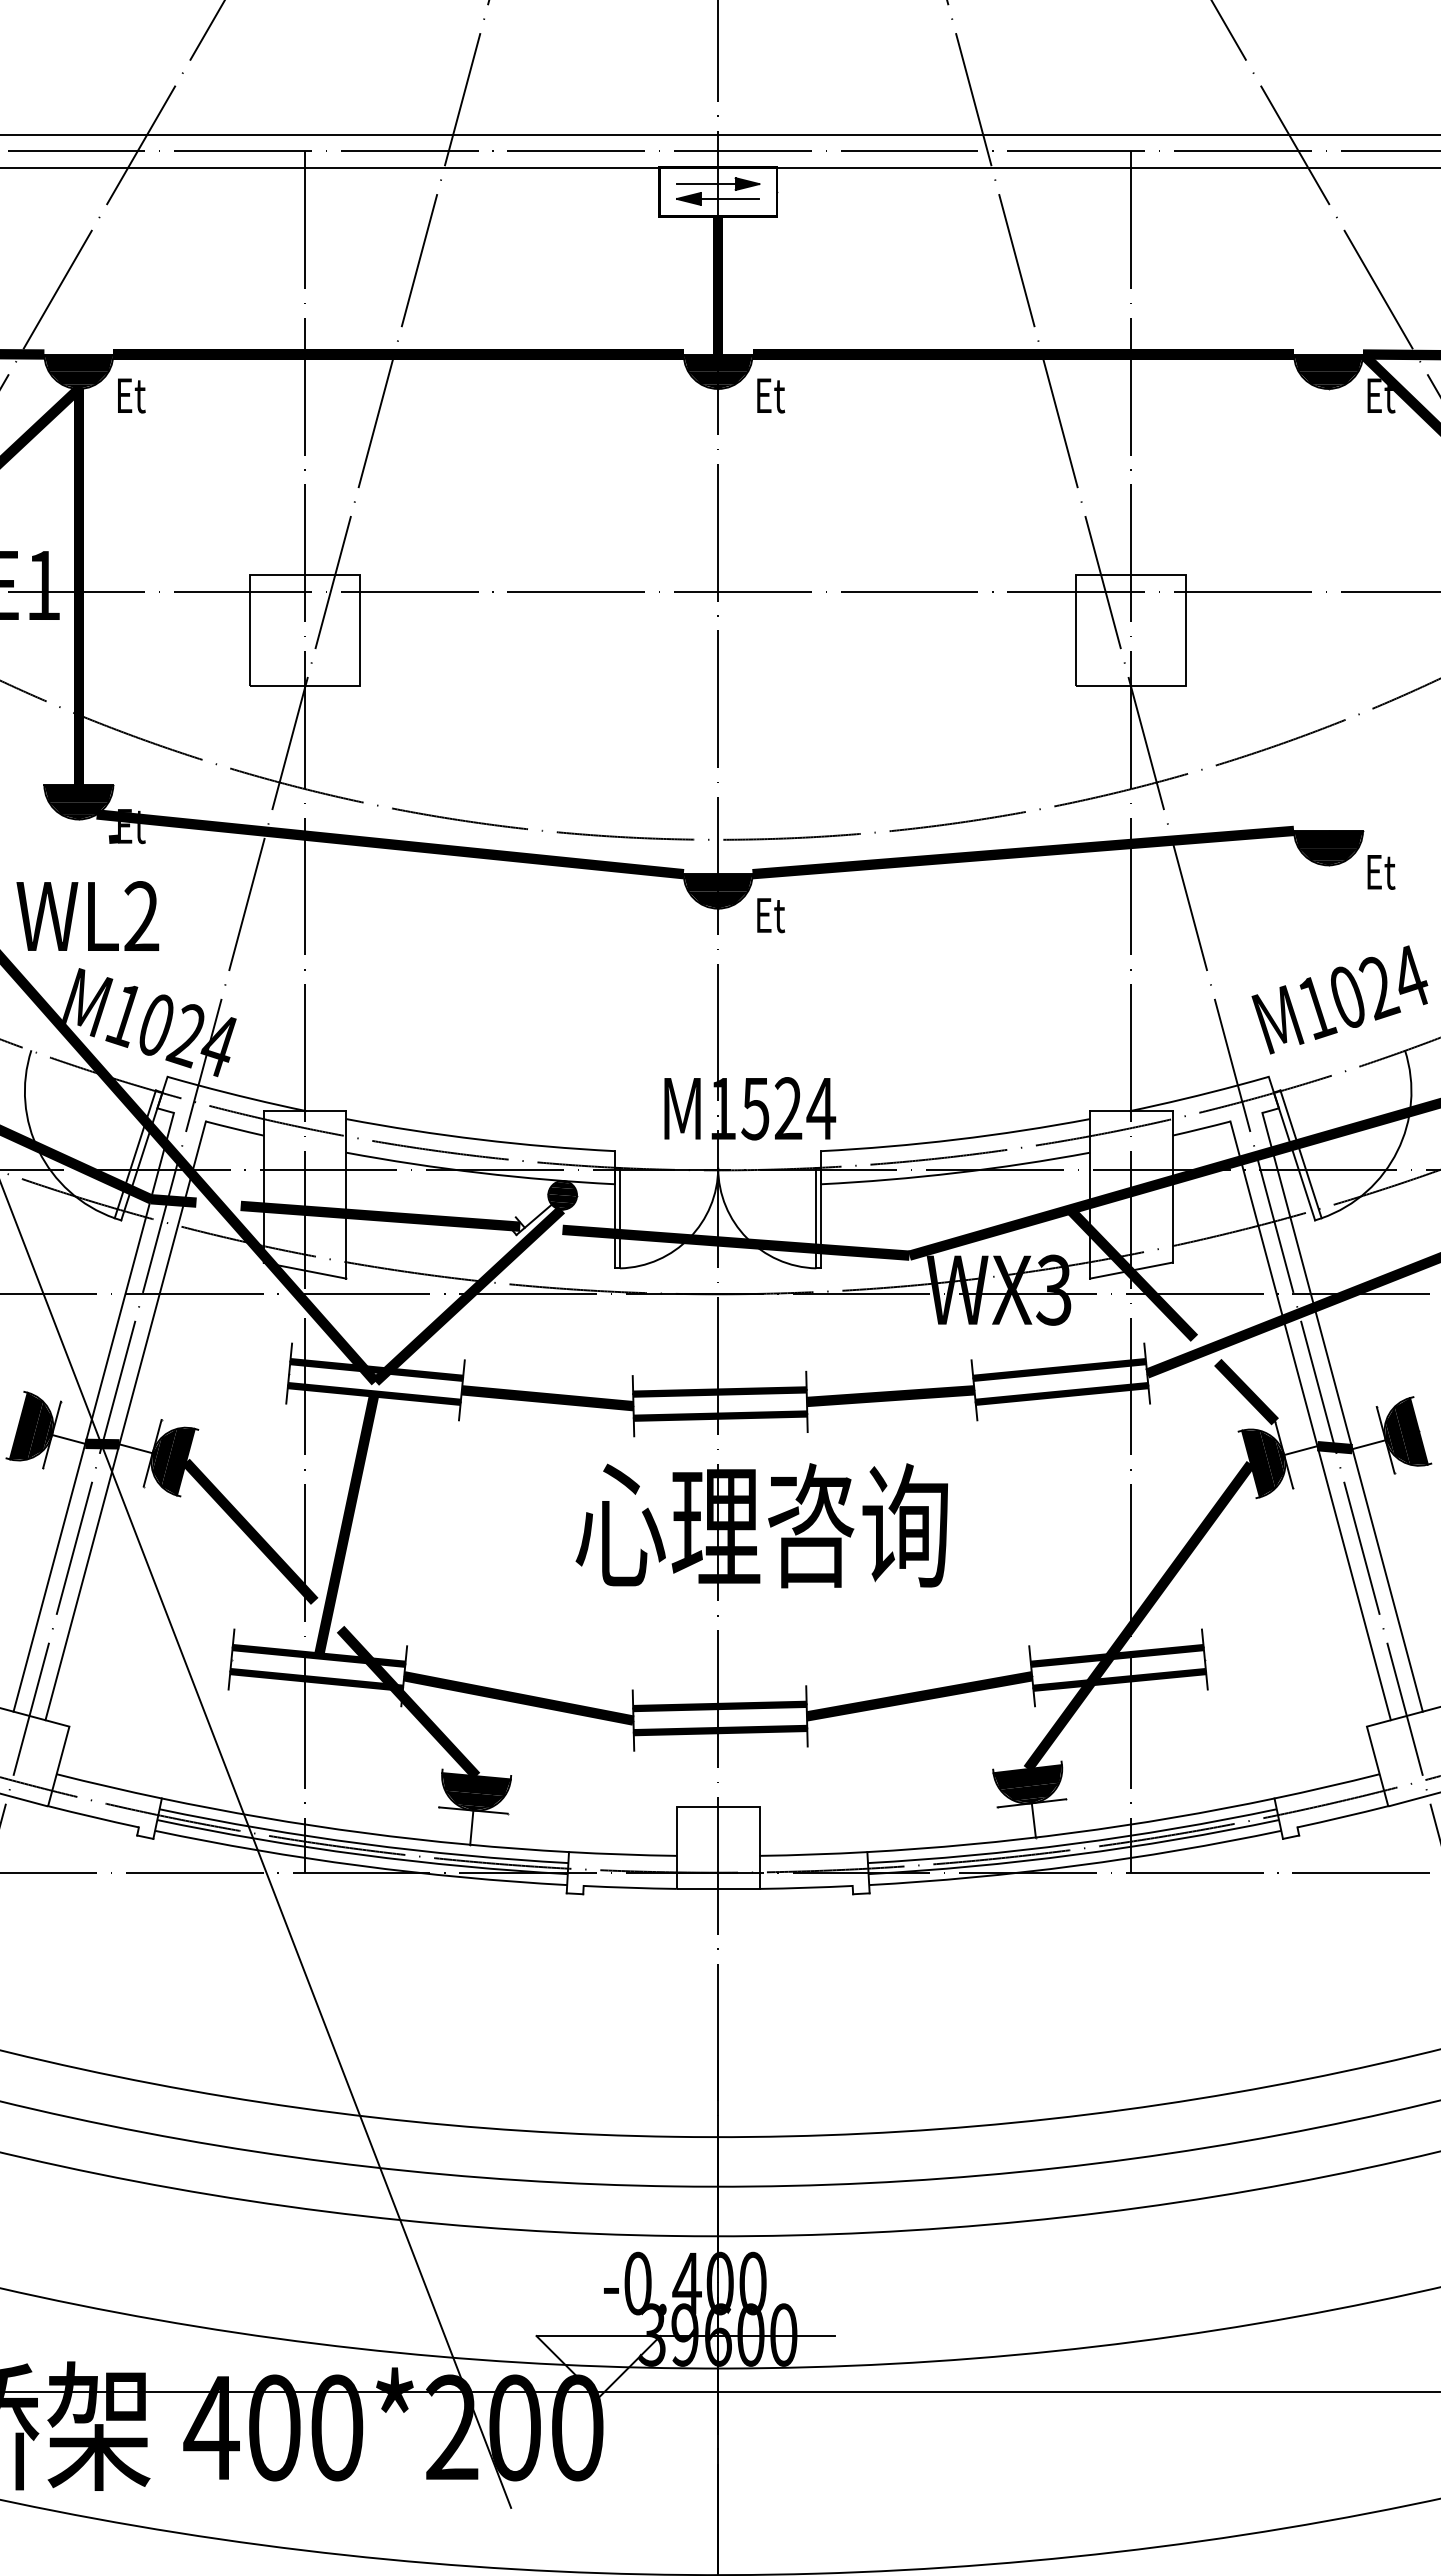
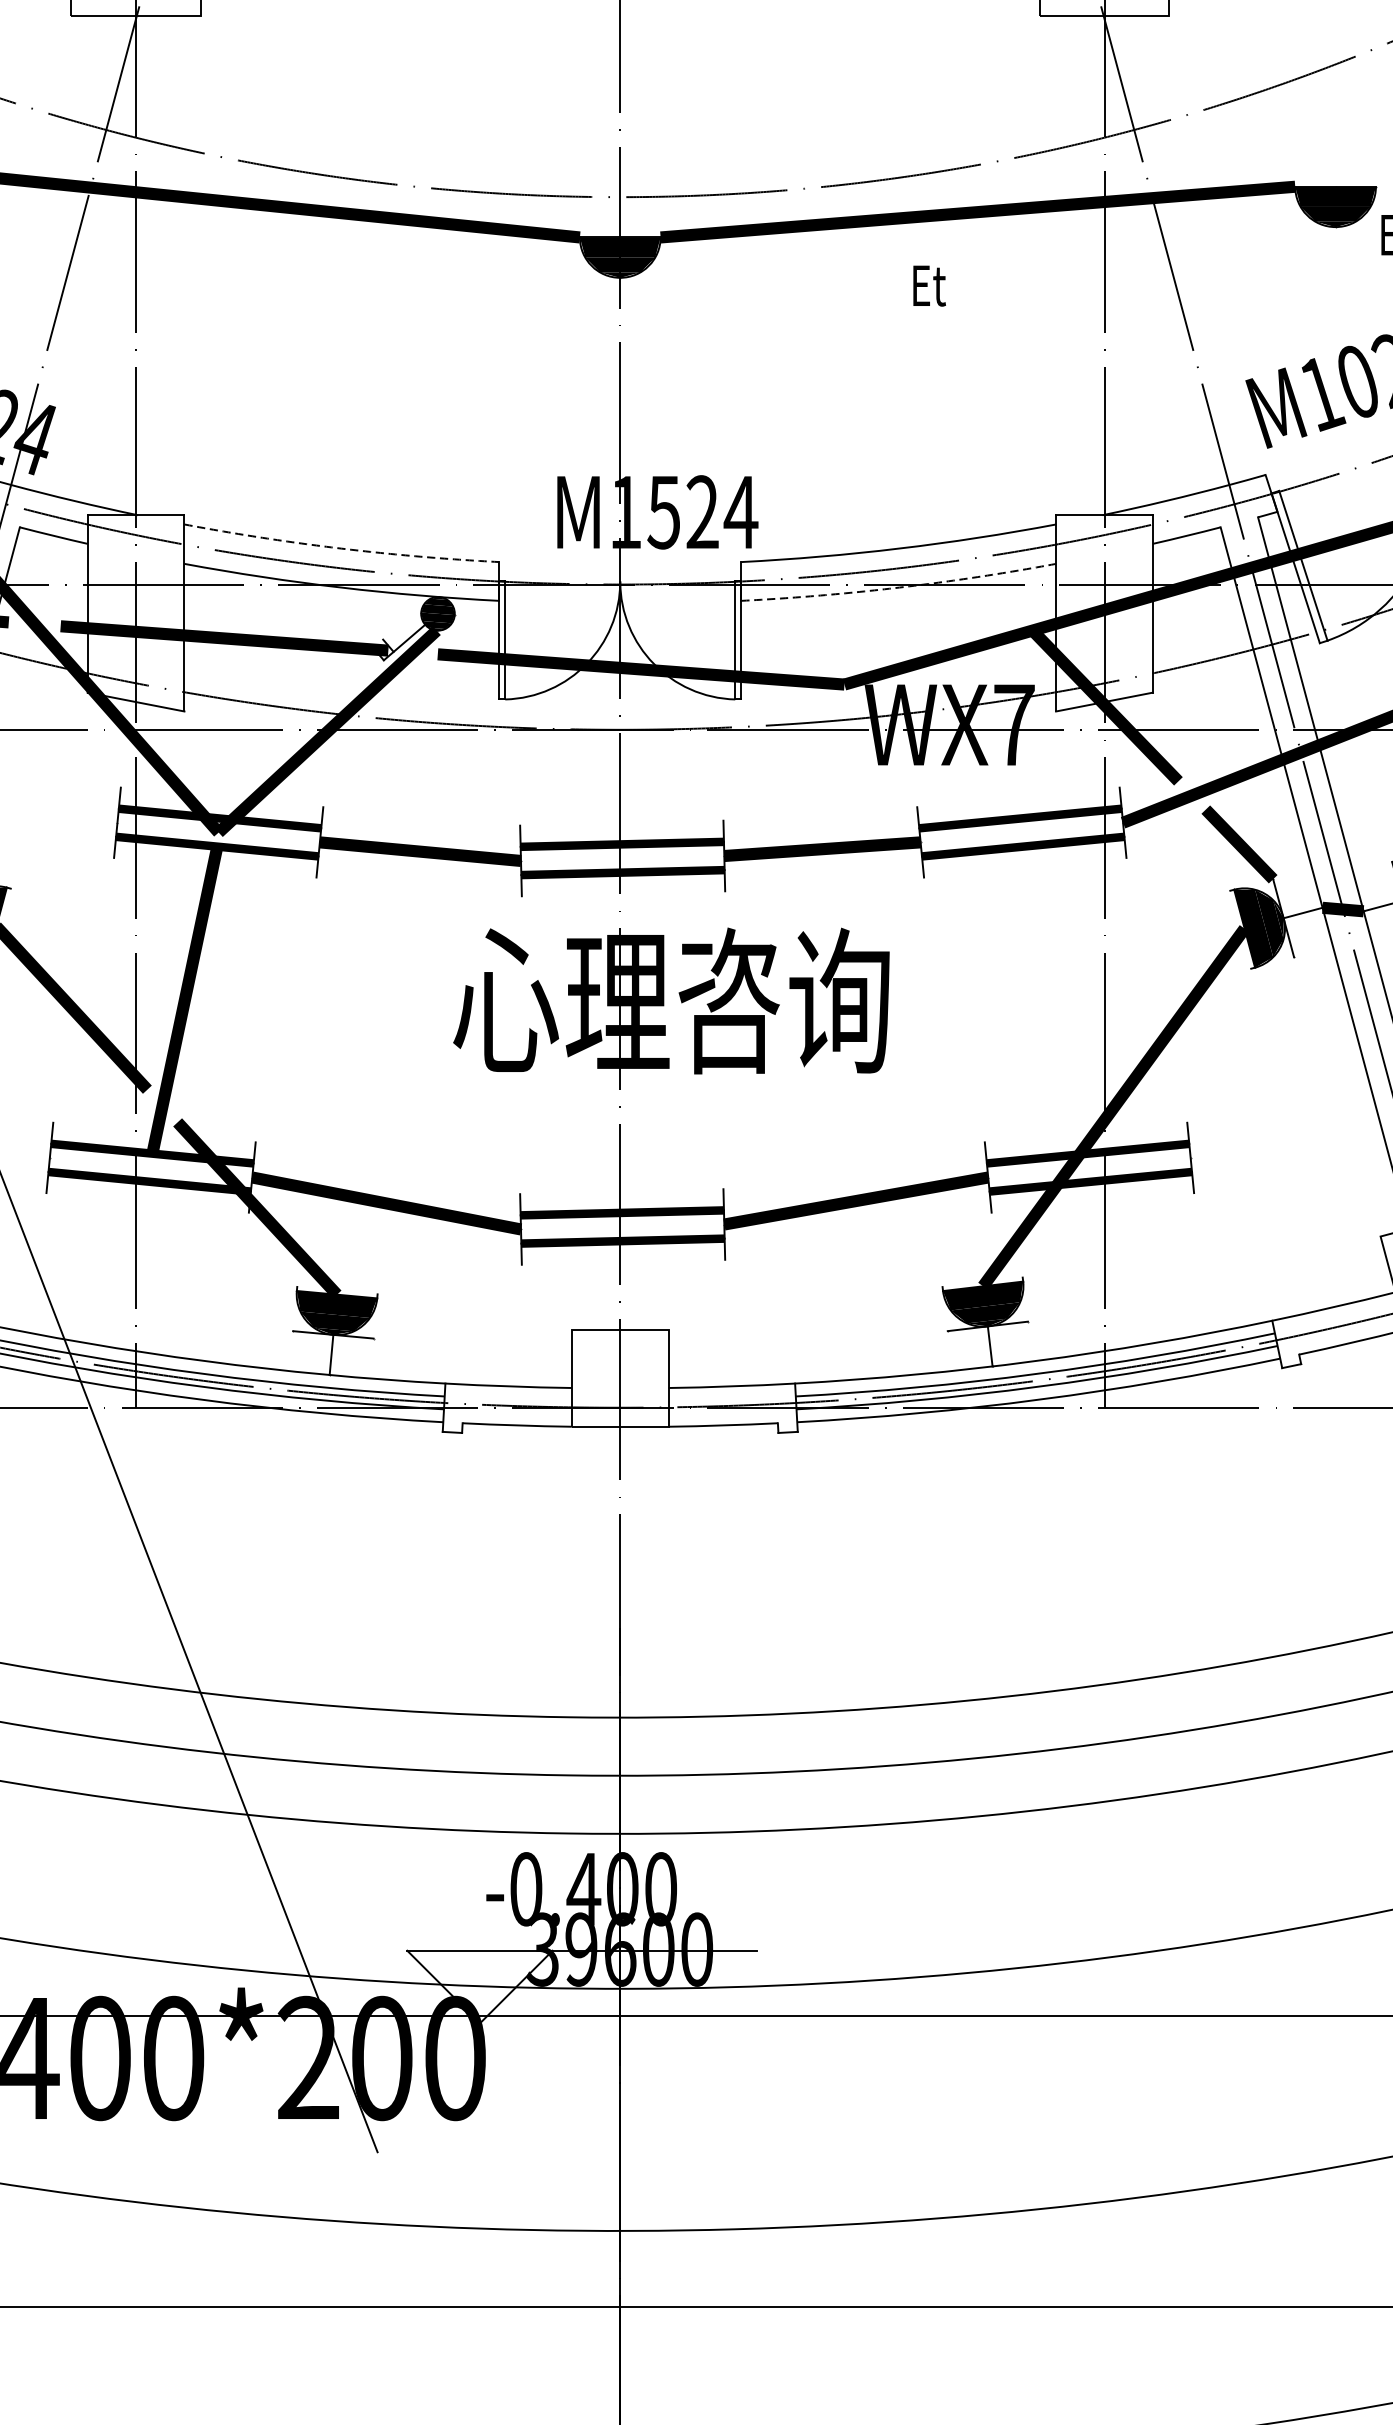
text: (770, 915) -> (928, 285), moved
arc: (480, 1139) -> (341, 548), solid -> dashed
arc: (956, 1172) -> (899, 587), solid -> dashed
text: (1053, 1289) -> (1013, 724), WX3 -> WX7

